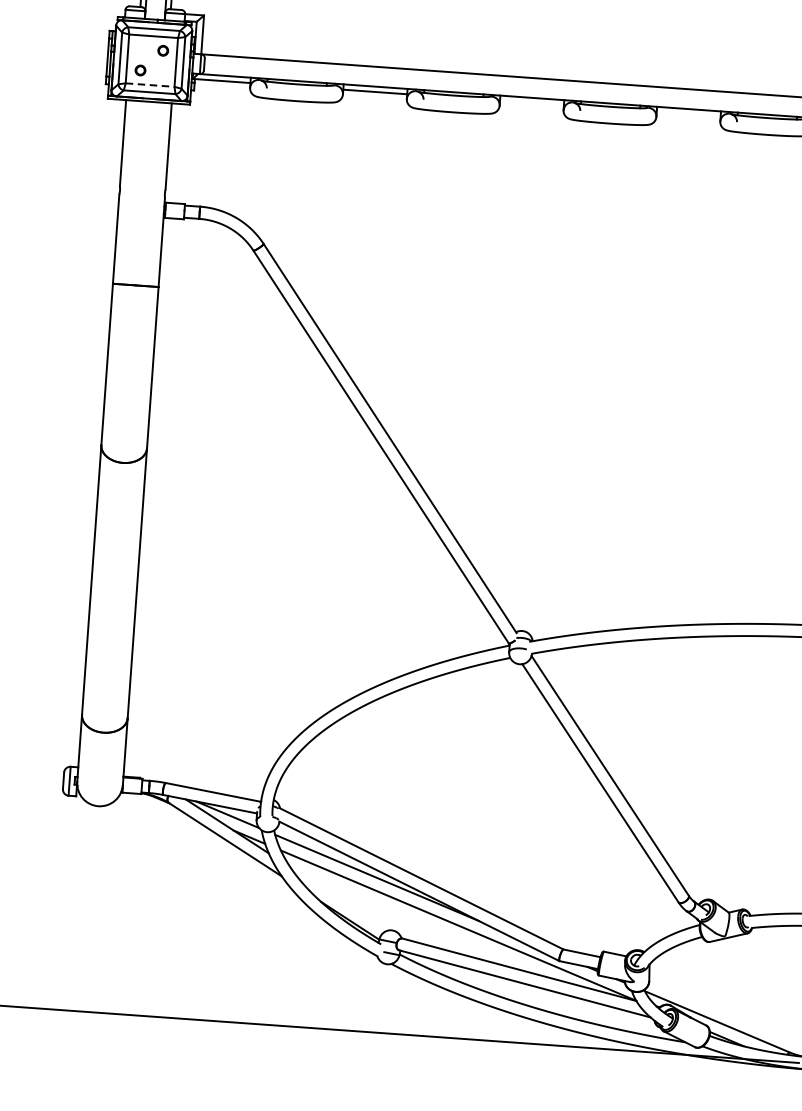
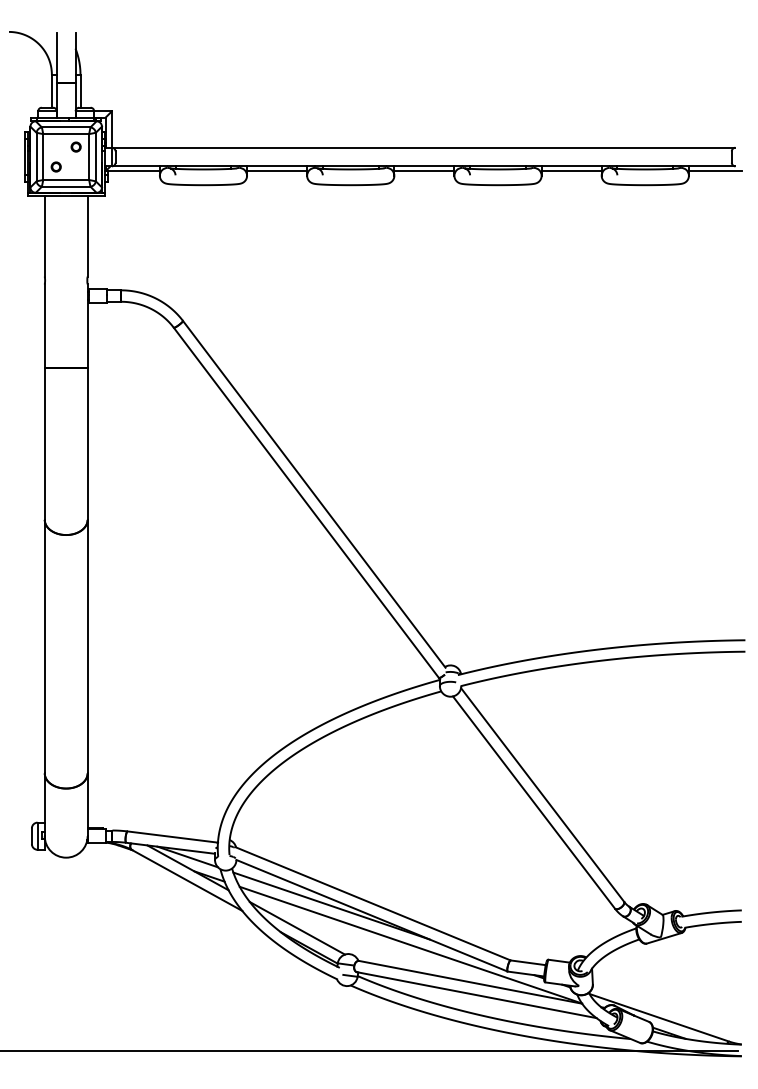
line: (150, 85) -> (66, 180), dashed -> solid
line: (532, 103) -> (424, 171), added
line: (688, 114) -> (571, 171), added
line: (339, 899) -> (297, 928), added

